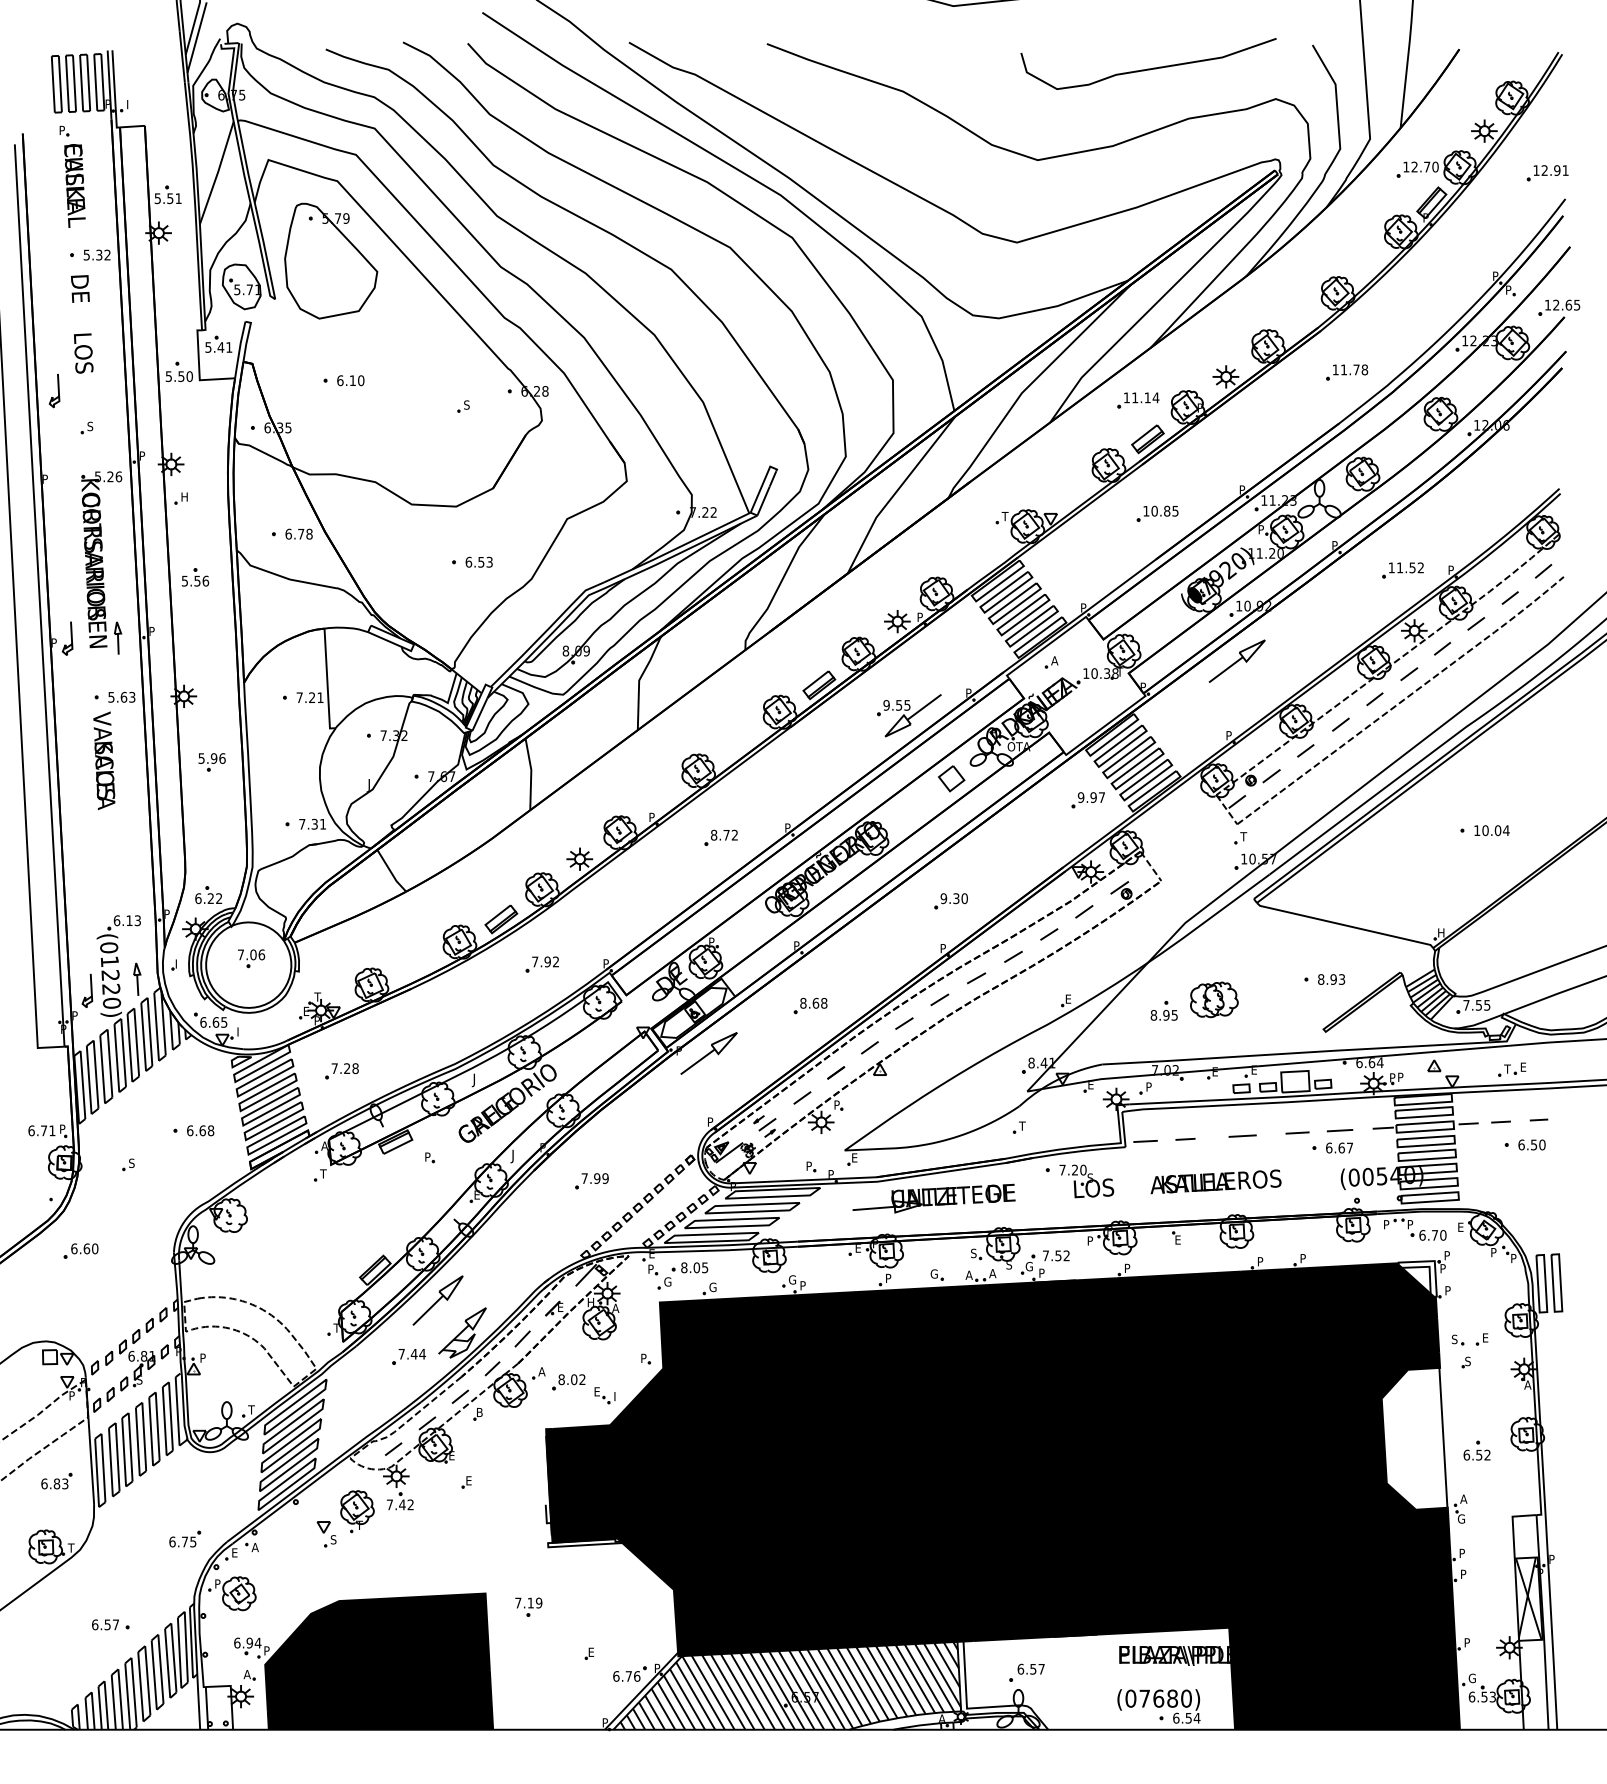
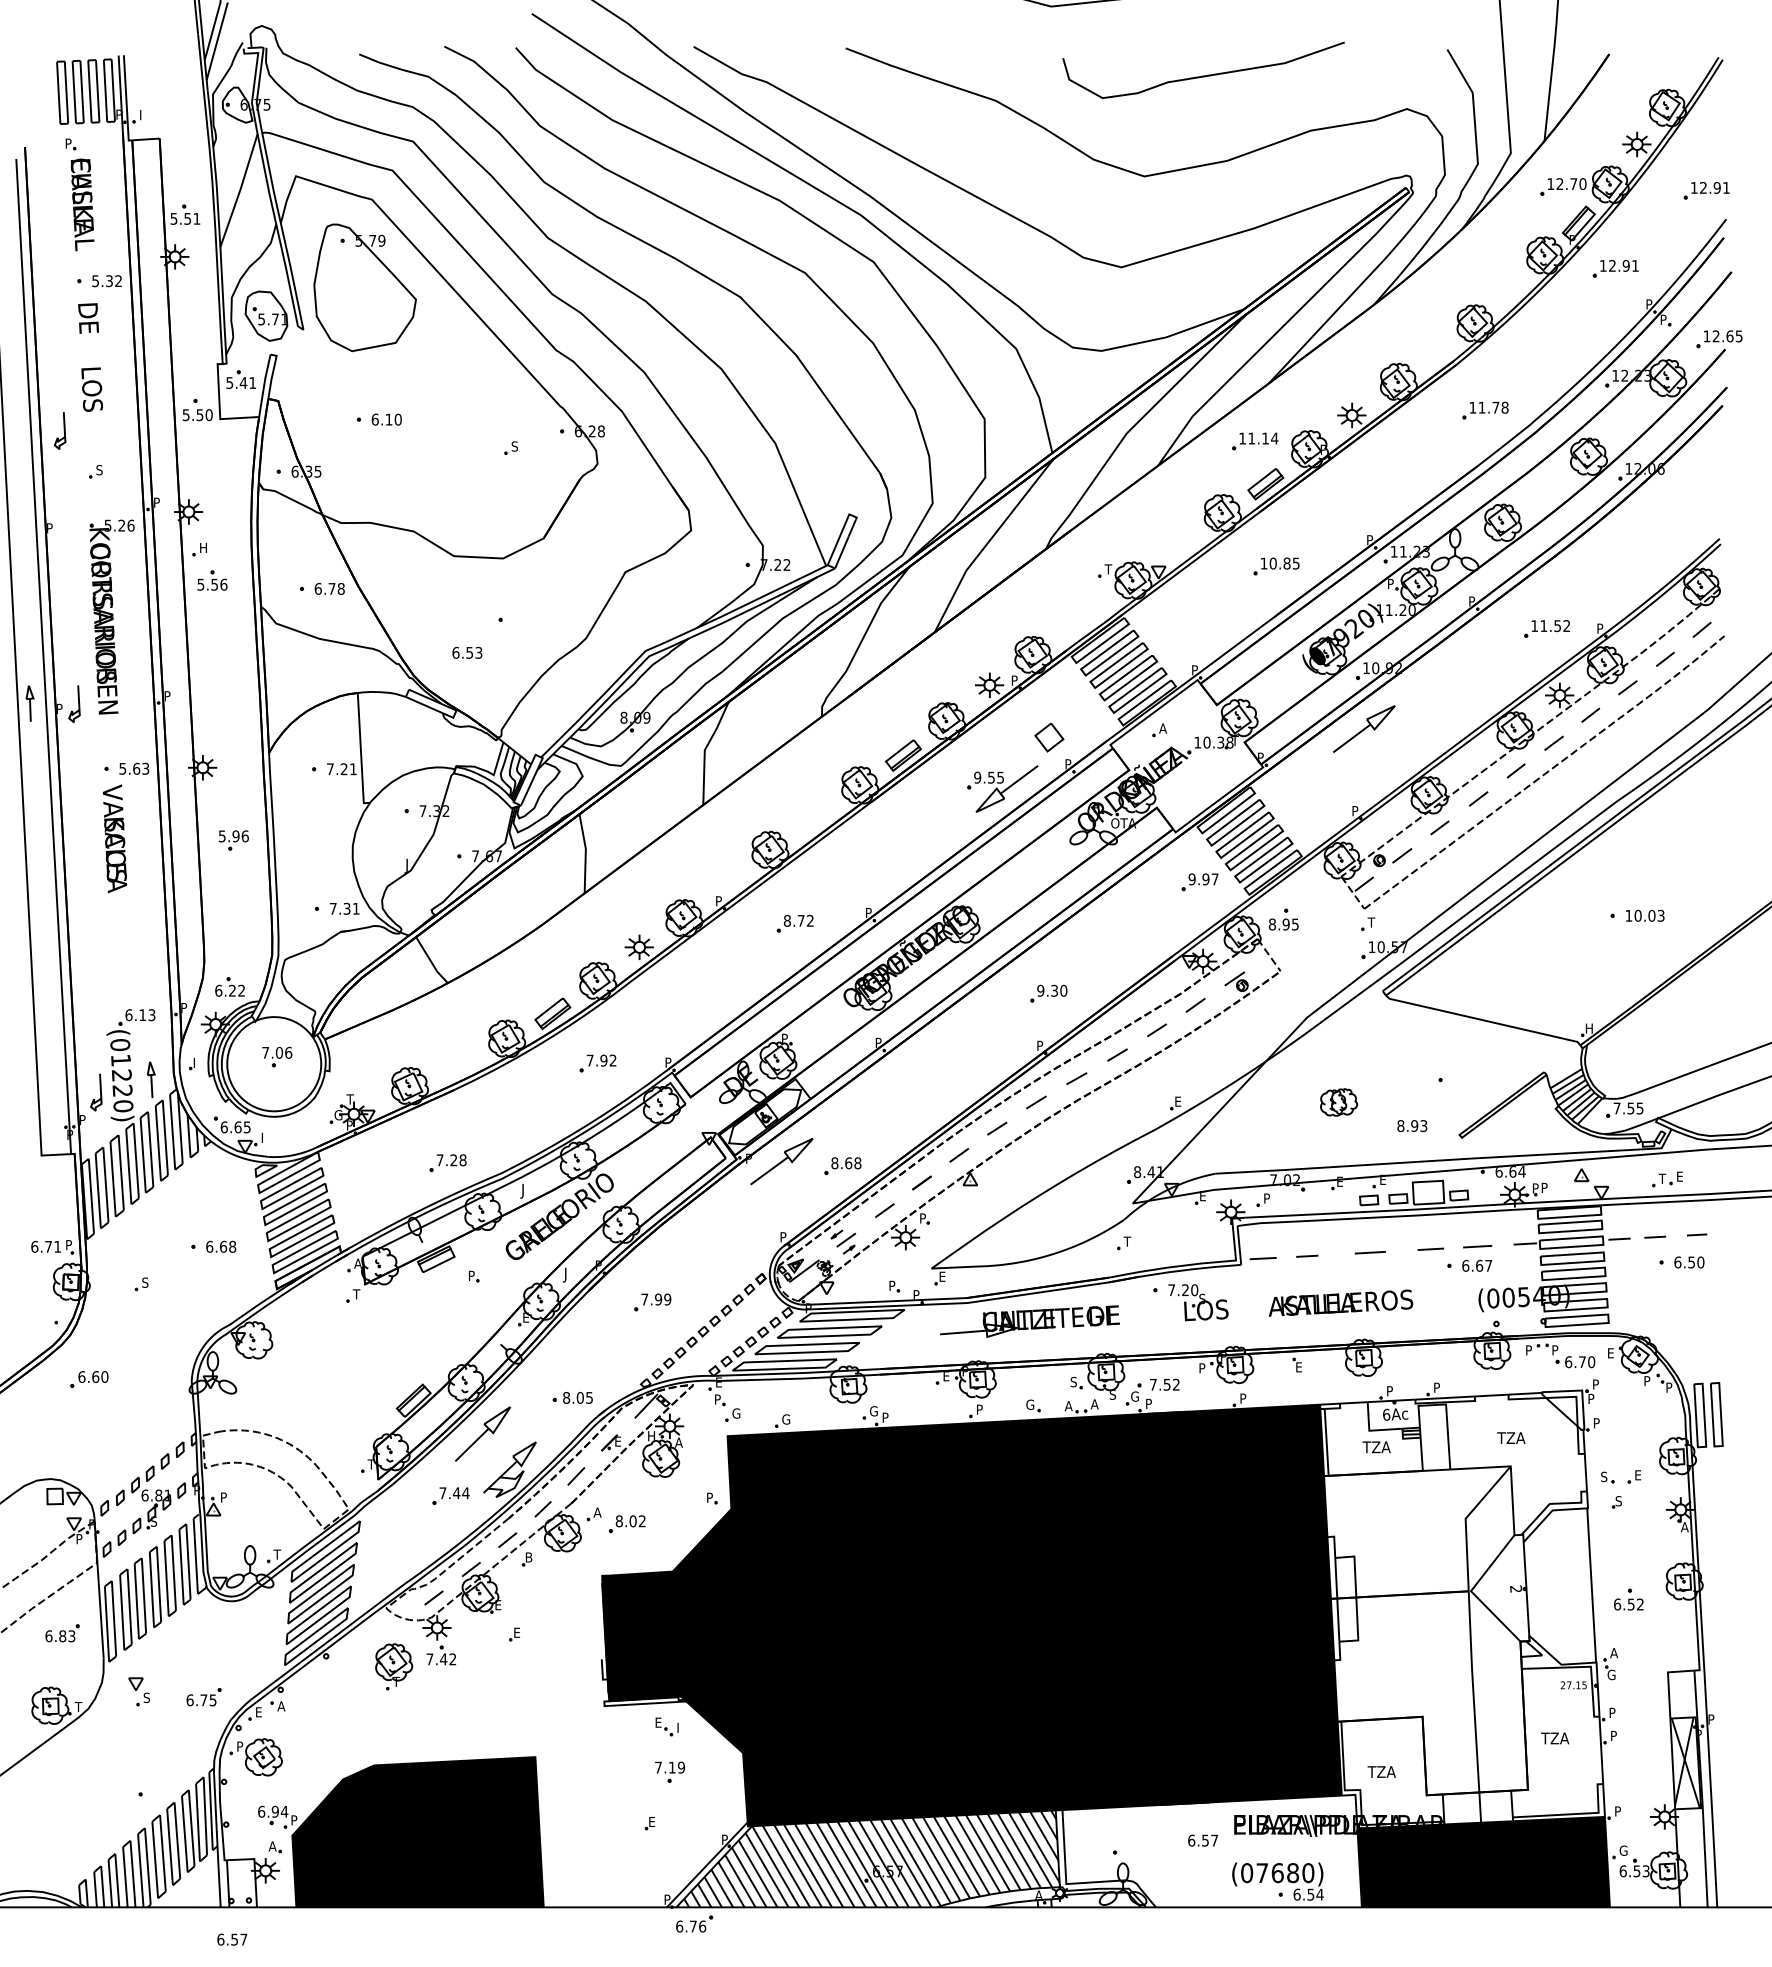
curve: (1148, 68) -> (1203, 75), moved
part: (1465, 243) -> (1615, 268), added
text: (479, 561) -> (467, 652), moved
part: (195, 577) -> (212, 580), moved
part: (117, 638) -> (29, 703), moved
part: (951, 778) -> (1049, 737), moved
text: (1505, 830) -> (1660, 915), 10.04 -> 10.03
text: (1331, 979) -> (1412, 1125), moved
part: (1213, 999) -> (1338, 1102), size x0.7
part: (810, 1006) -> (842, 1166), moved
part: (1163, 1010) -> (1283, 919), moved
text: (307, 1011) -> (338, 1115), E -> G
part: (341, 1071) -> (447, 1163), moved
part: (689, 1267) -> (572, 1397), moved
part: (604, 1395) -> (666, 1726), moved
fill: (1326, 1460) -> (1462, 1610), removed
part: (326, 1534) -> (138, 1691), moved
part: (528, 1606) -> (669, 1771), moved
text: (105, 1624) -> (232, 1939), moved
text: (1030, 1669) -> (1202, 1840), moved
part: (629, 1673) -> (694, 1923), moved

